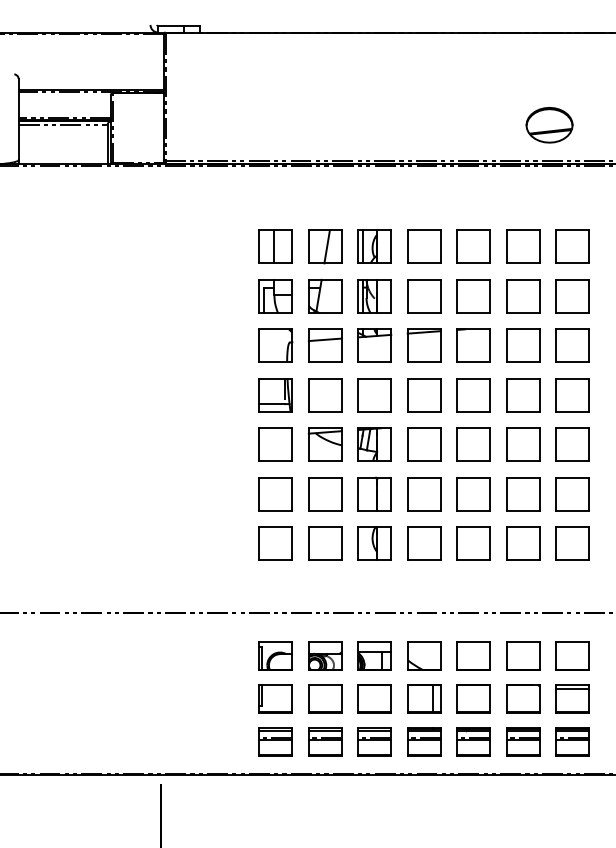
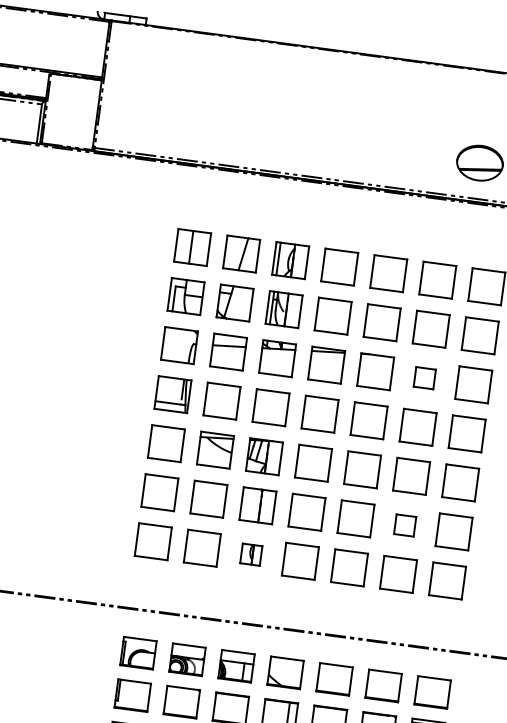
part: (523, 345) -> (425, 378), size x0.6
part: (523, 494) -> (405, 525), size x0.6
part: (374, 543) -> (251, 554), size x0.6

